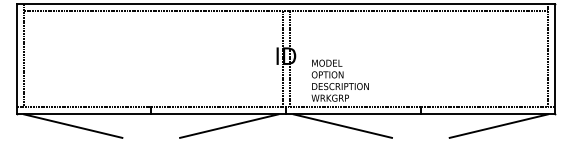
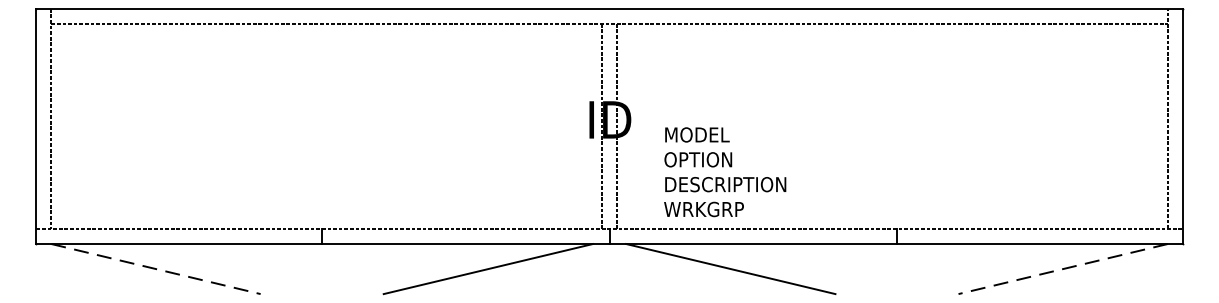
line: (73, 126) -> (156, 269), solid -> dashed
line: (498, 126) -> (1062, 269), solid -> dashed

